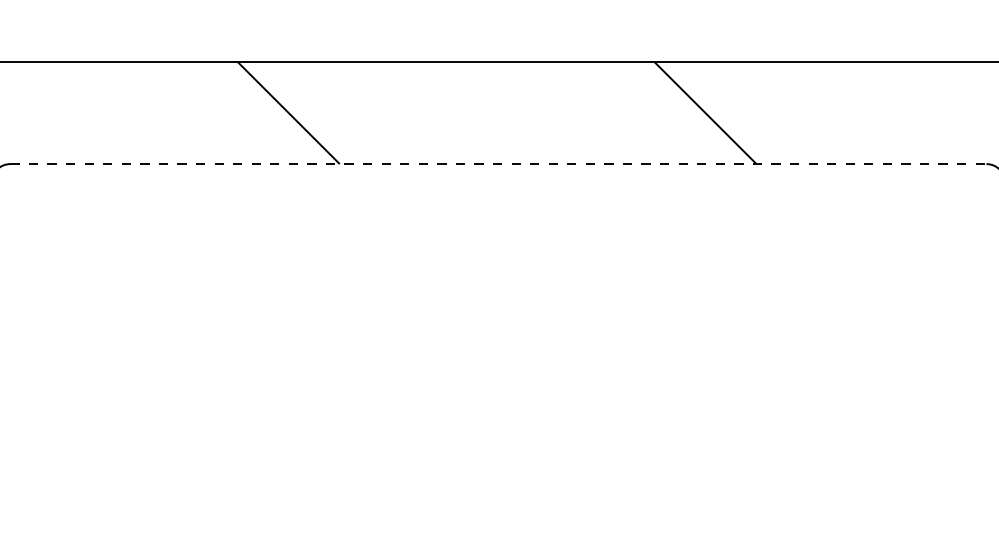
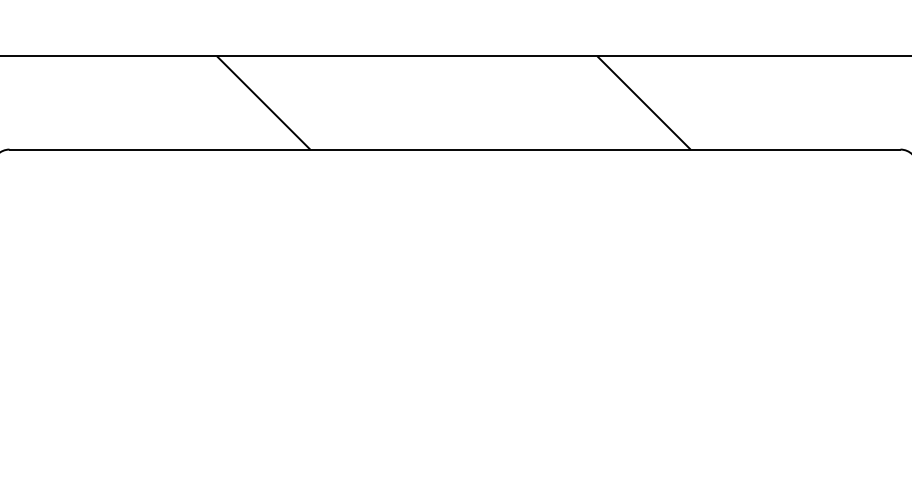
line: (498, 164) -> (455, 149), dashed -> solid

